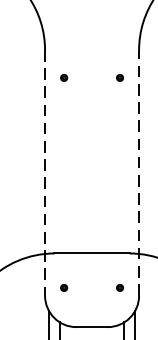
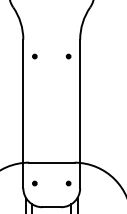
line: (139, 172) -> (80, 113), dashed -> solid
line: (45, 173) -> (23, 114), dashed -> solid

